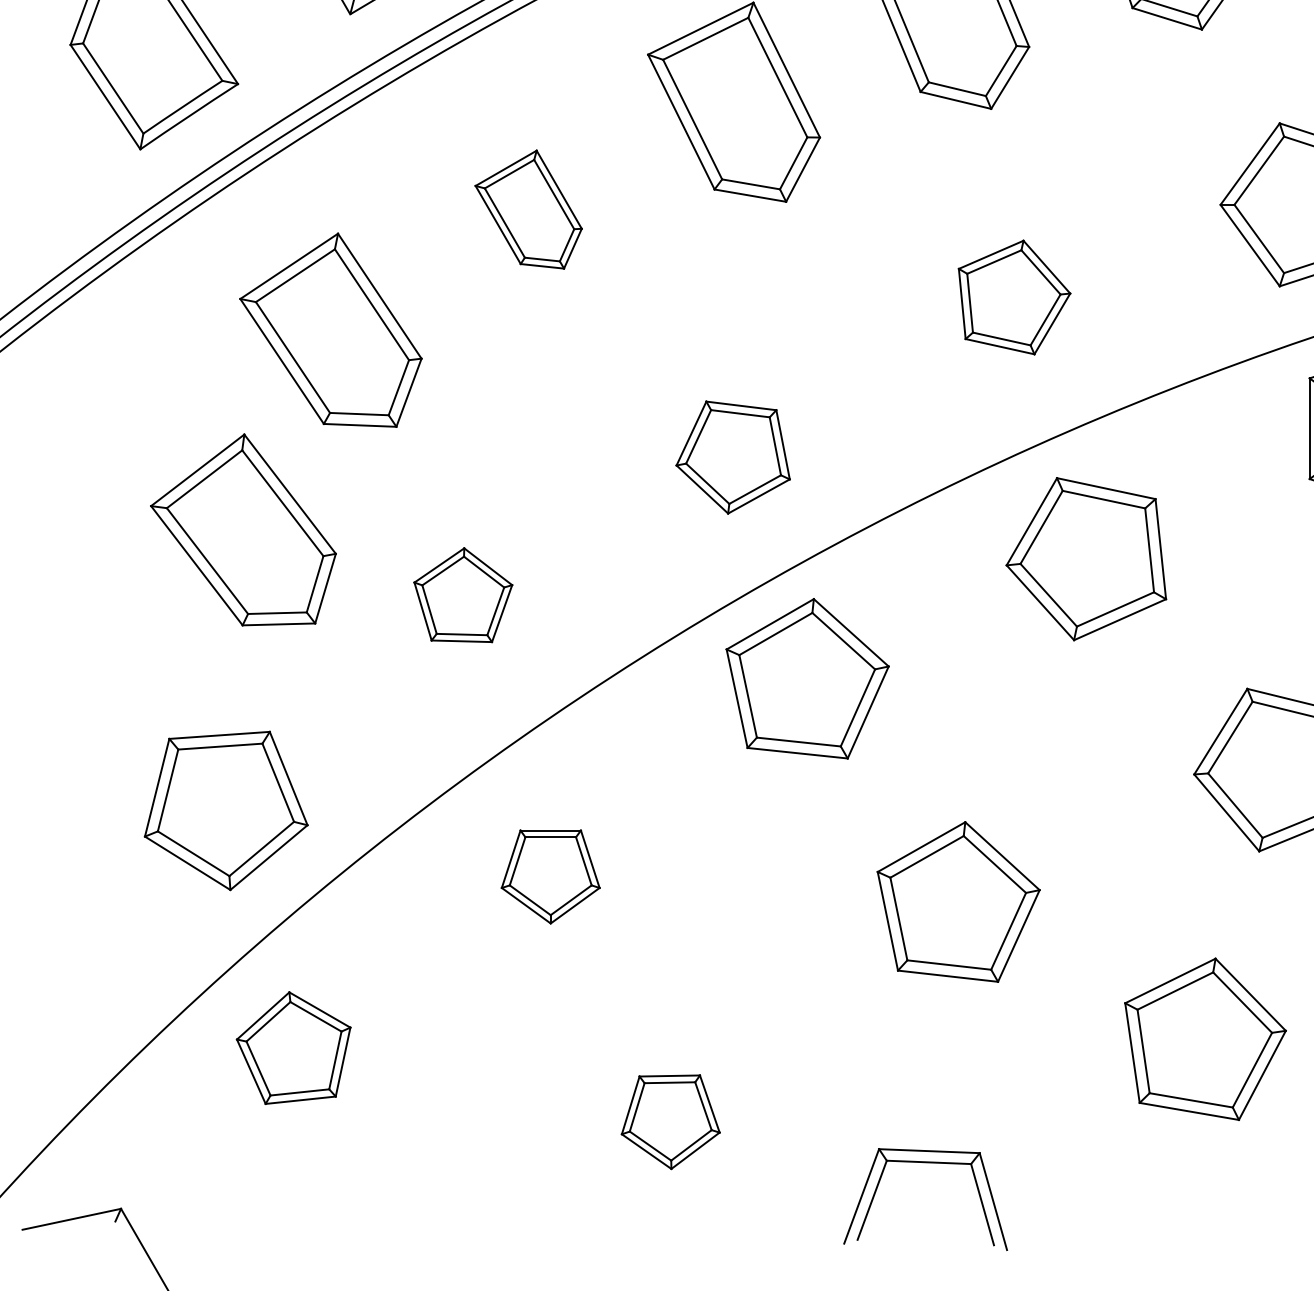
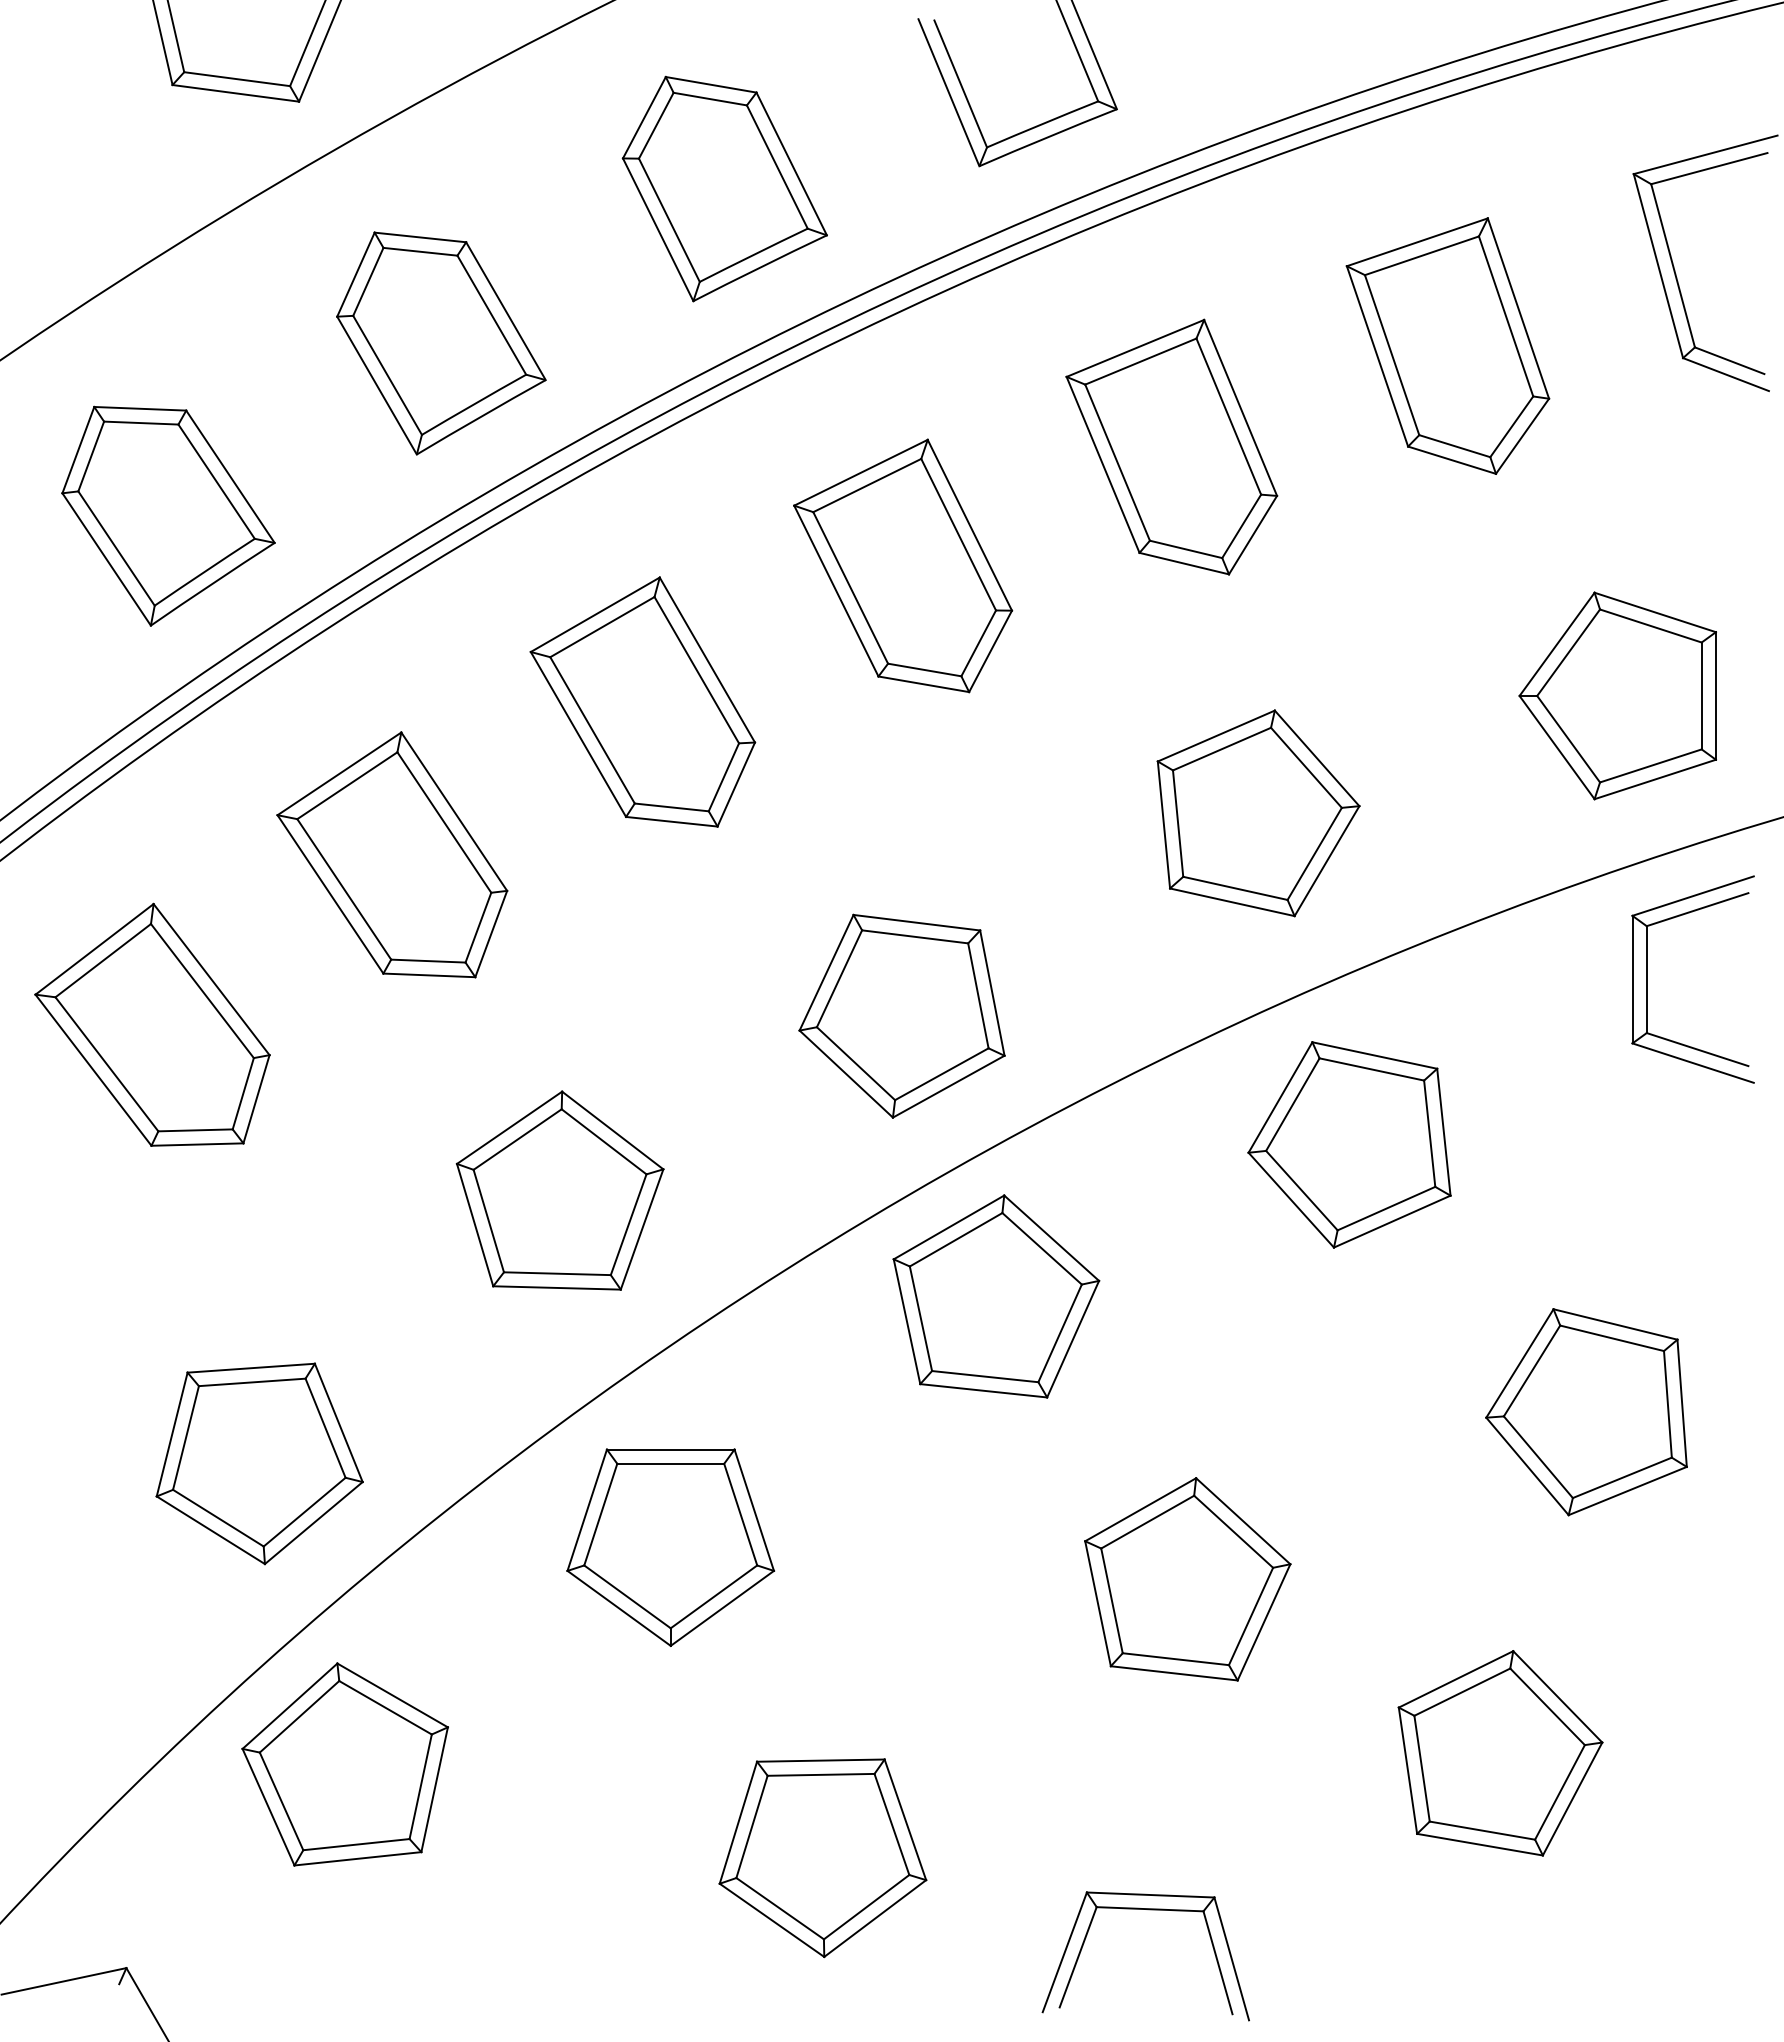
part: (528, 209) -> (642, 701), size x1.67
part: (1014, 297) -> (1258, 813), size x1.43
part: (732, 457) -> (901, 1015), size x1.43
part: (243, 529) -> (152, 1024), moved
part: (462, 595) -> (559, 1190), size x1.67
part: (550, 876) -> (670, 1547), size x1.67
part: (293, 1048) -> (344, 1764), size x1.43
part: (670, 1122) -> (822, 1858), size x1.67

